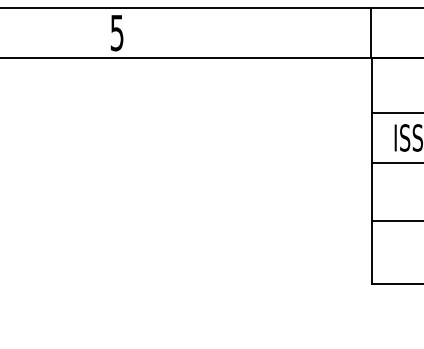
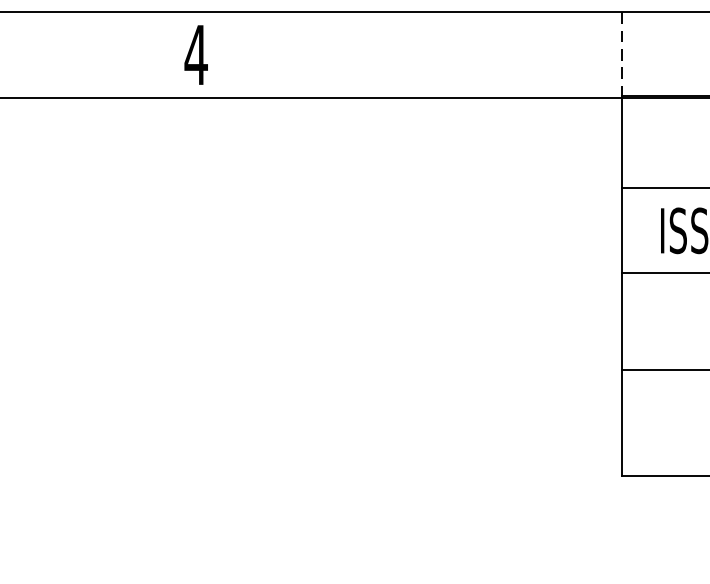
line: (371, 32) -> (622, 54), solid -> dashed
text: (117, 33) -> (196, 55), 5 -> 4

